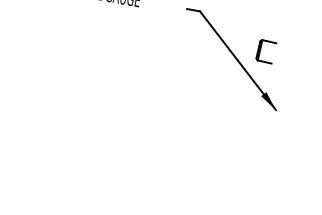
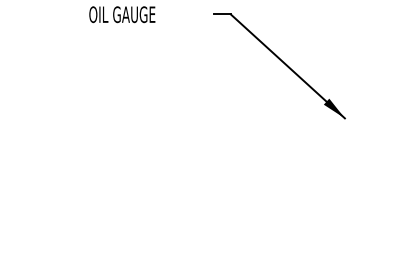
part: (265, 51) -> (319, 48), removed

